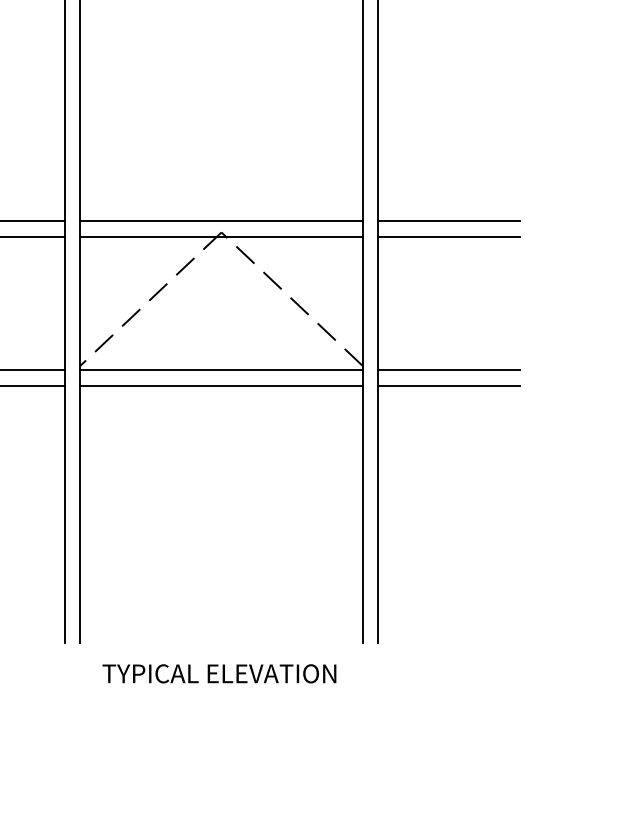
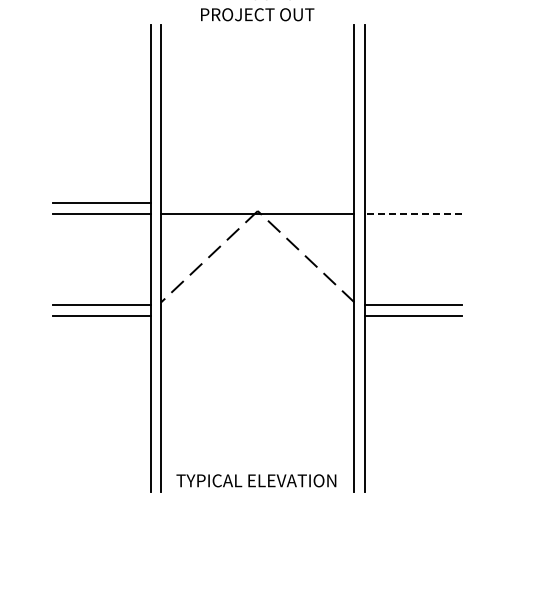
line: (221, 221) -> (257, 203), removed
line: (449, 221) -> (413, 203), removed
line: (447, 236) -> (412, 213), solid -> dashed
line: (221, 370) -> (257, 305), removed
line: (221, 385) -> (257, 315), removed
text: (219, 673) -> (256, 480), moved

